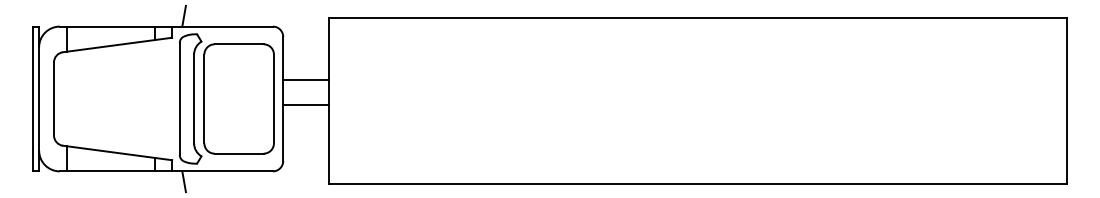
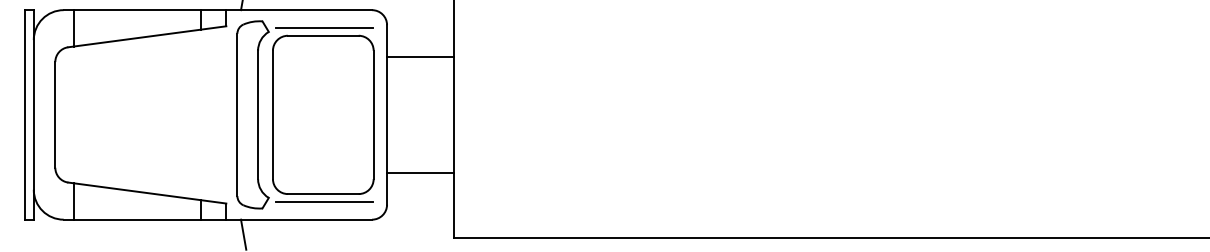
line: (239, 38) -> (323, 27), added
line: (306, 80) -> (420, 57), moved
line: (306, 104) -> (420, 172), moved
line: (239, 159) -> (323, 202), added

